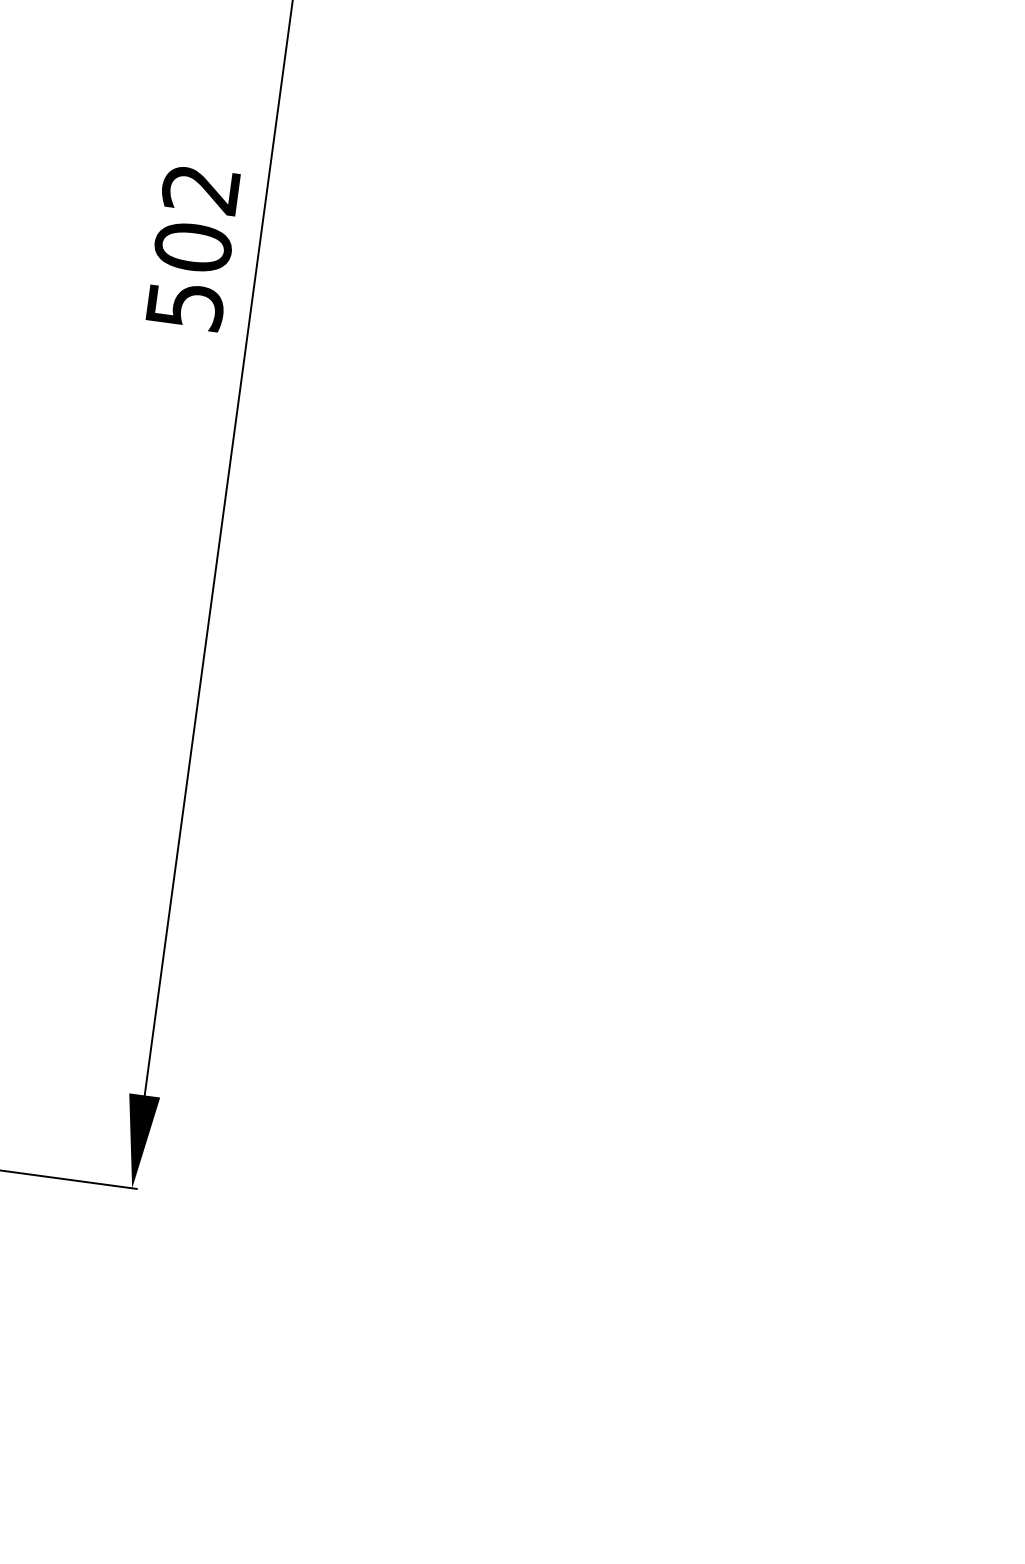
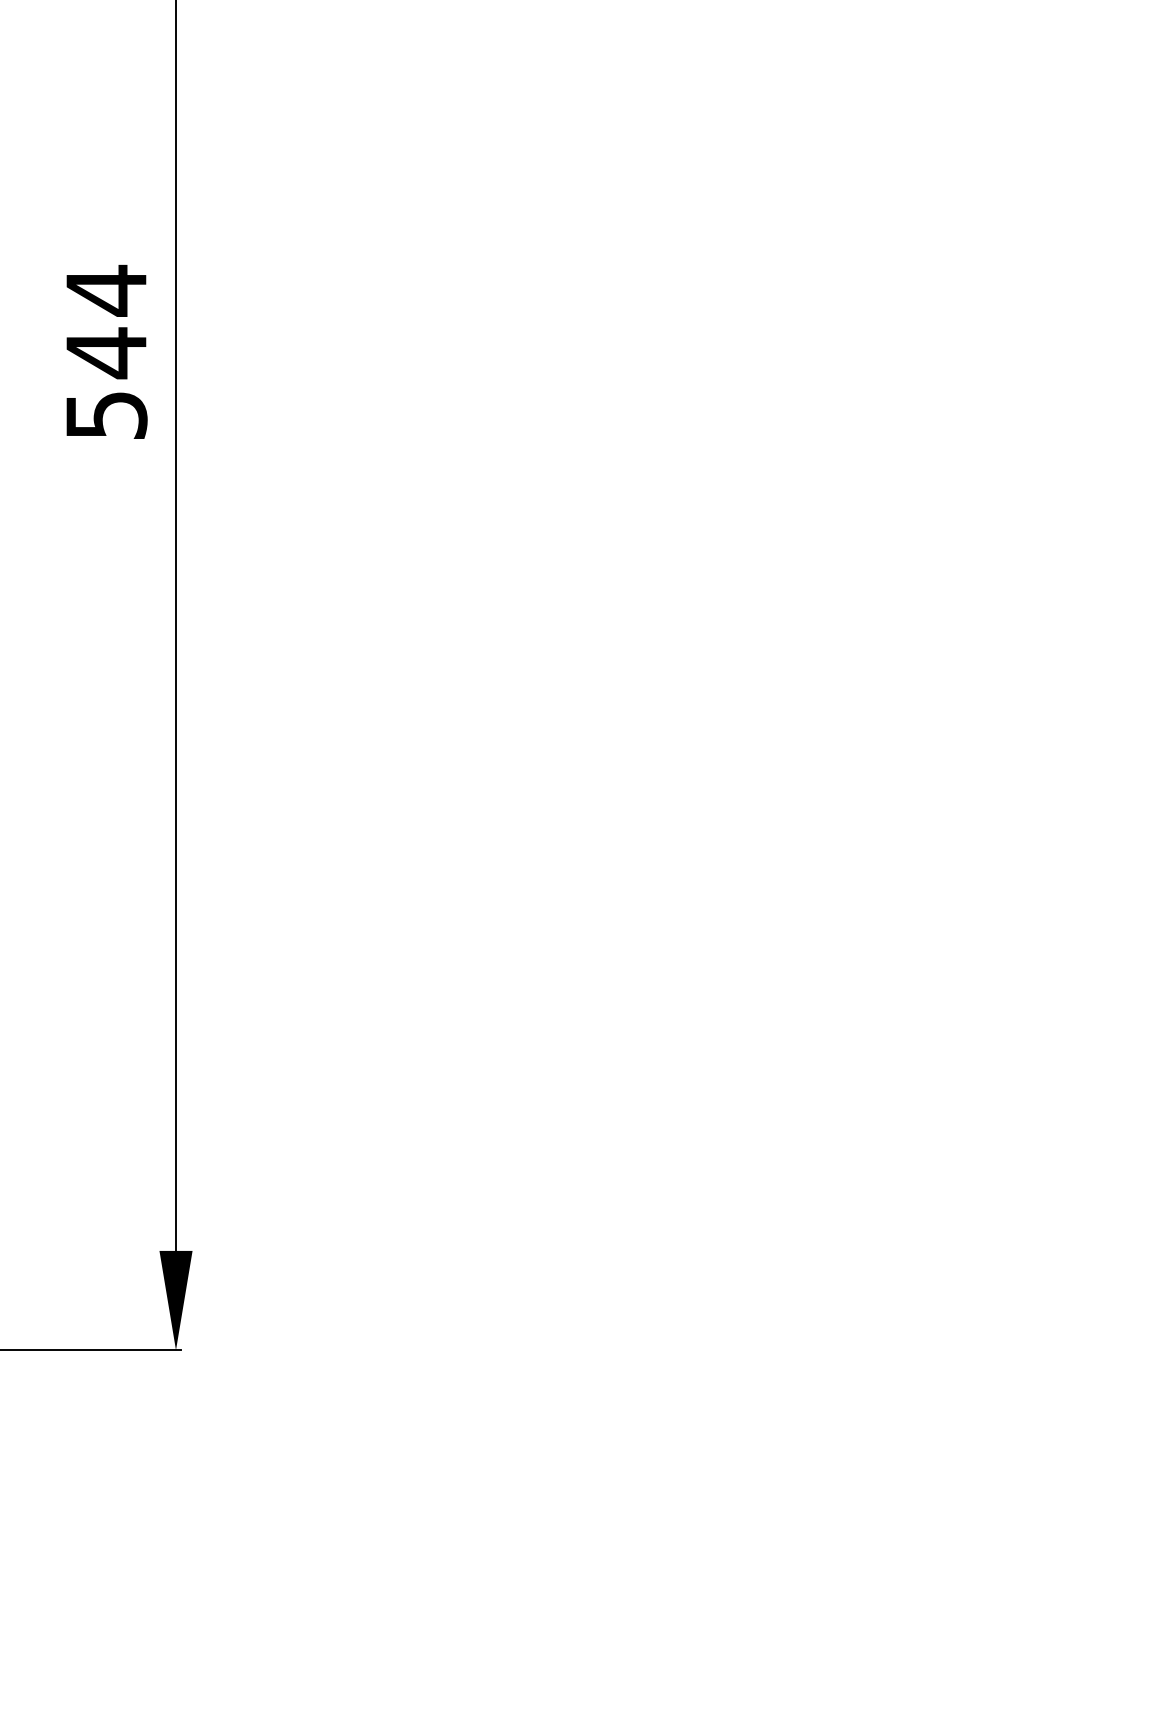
text: (197, 218) -> (106, 321), 502 -> 544

